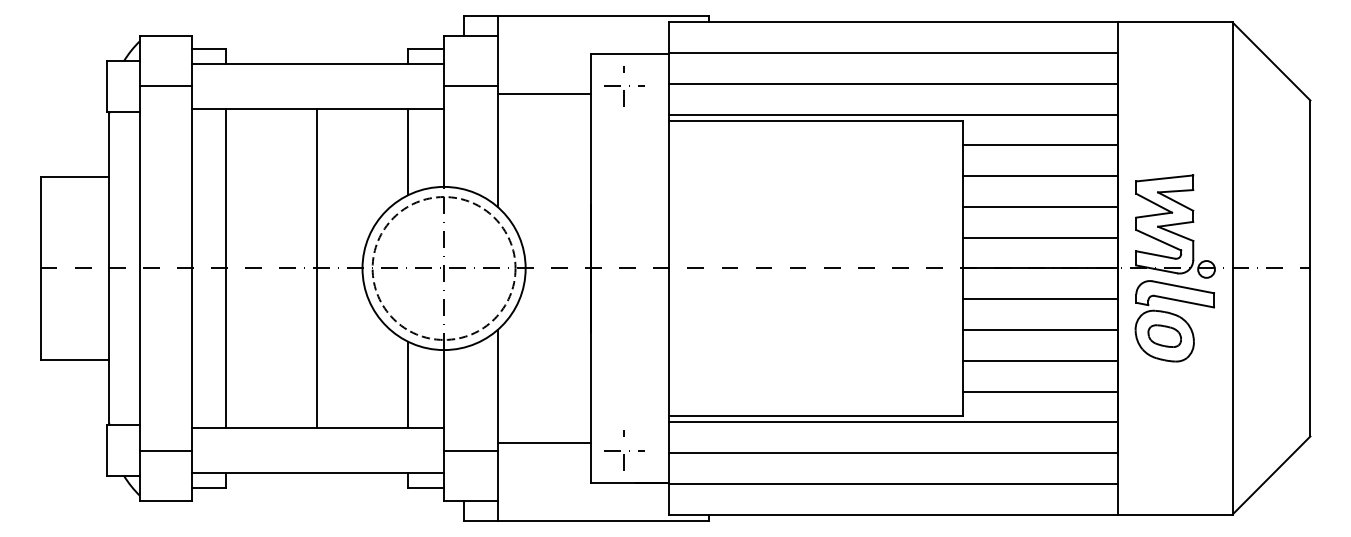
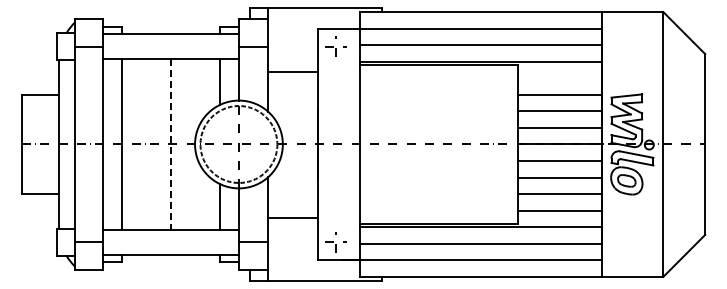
line: (543, 93) -> (292, 71), moved
line: (1039, 145) -> (559, 78), removed
line: (316, 268) -> (170, 144), solid -> dashed
line: (543, 443) -> (292, 218), moved

